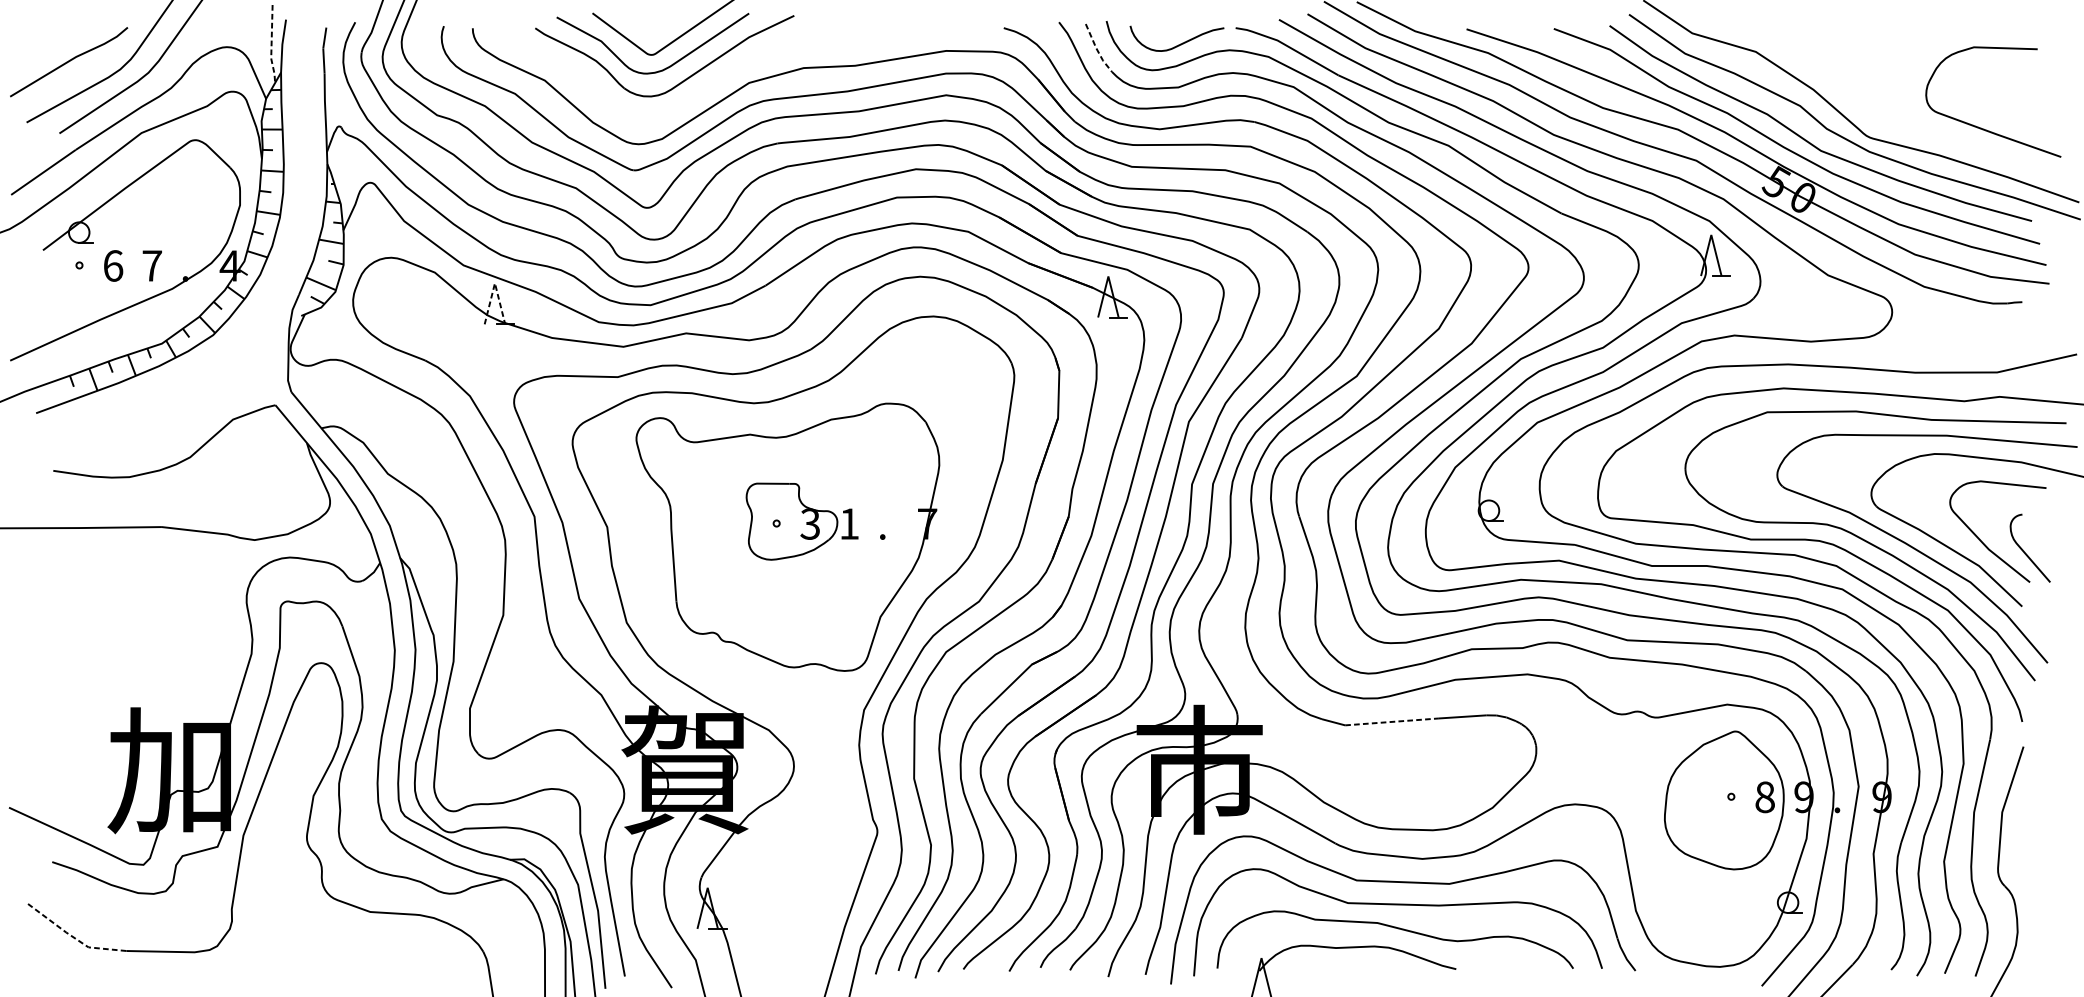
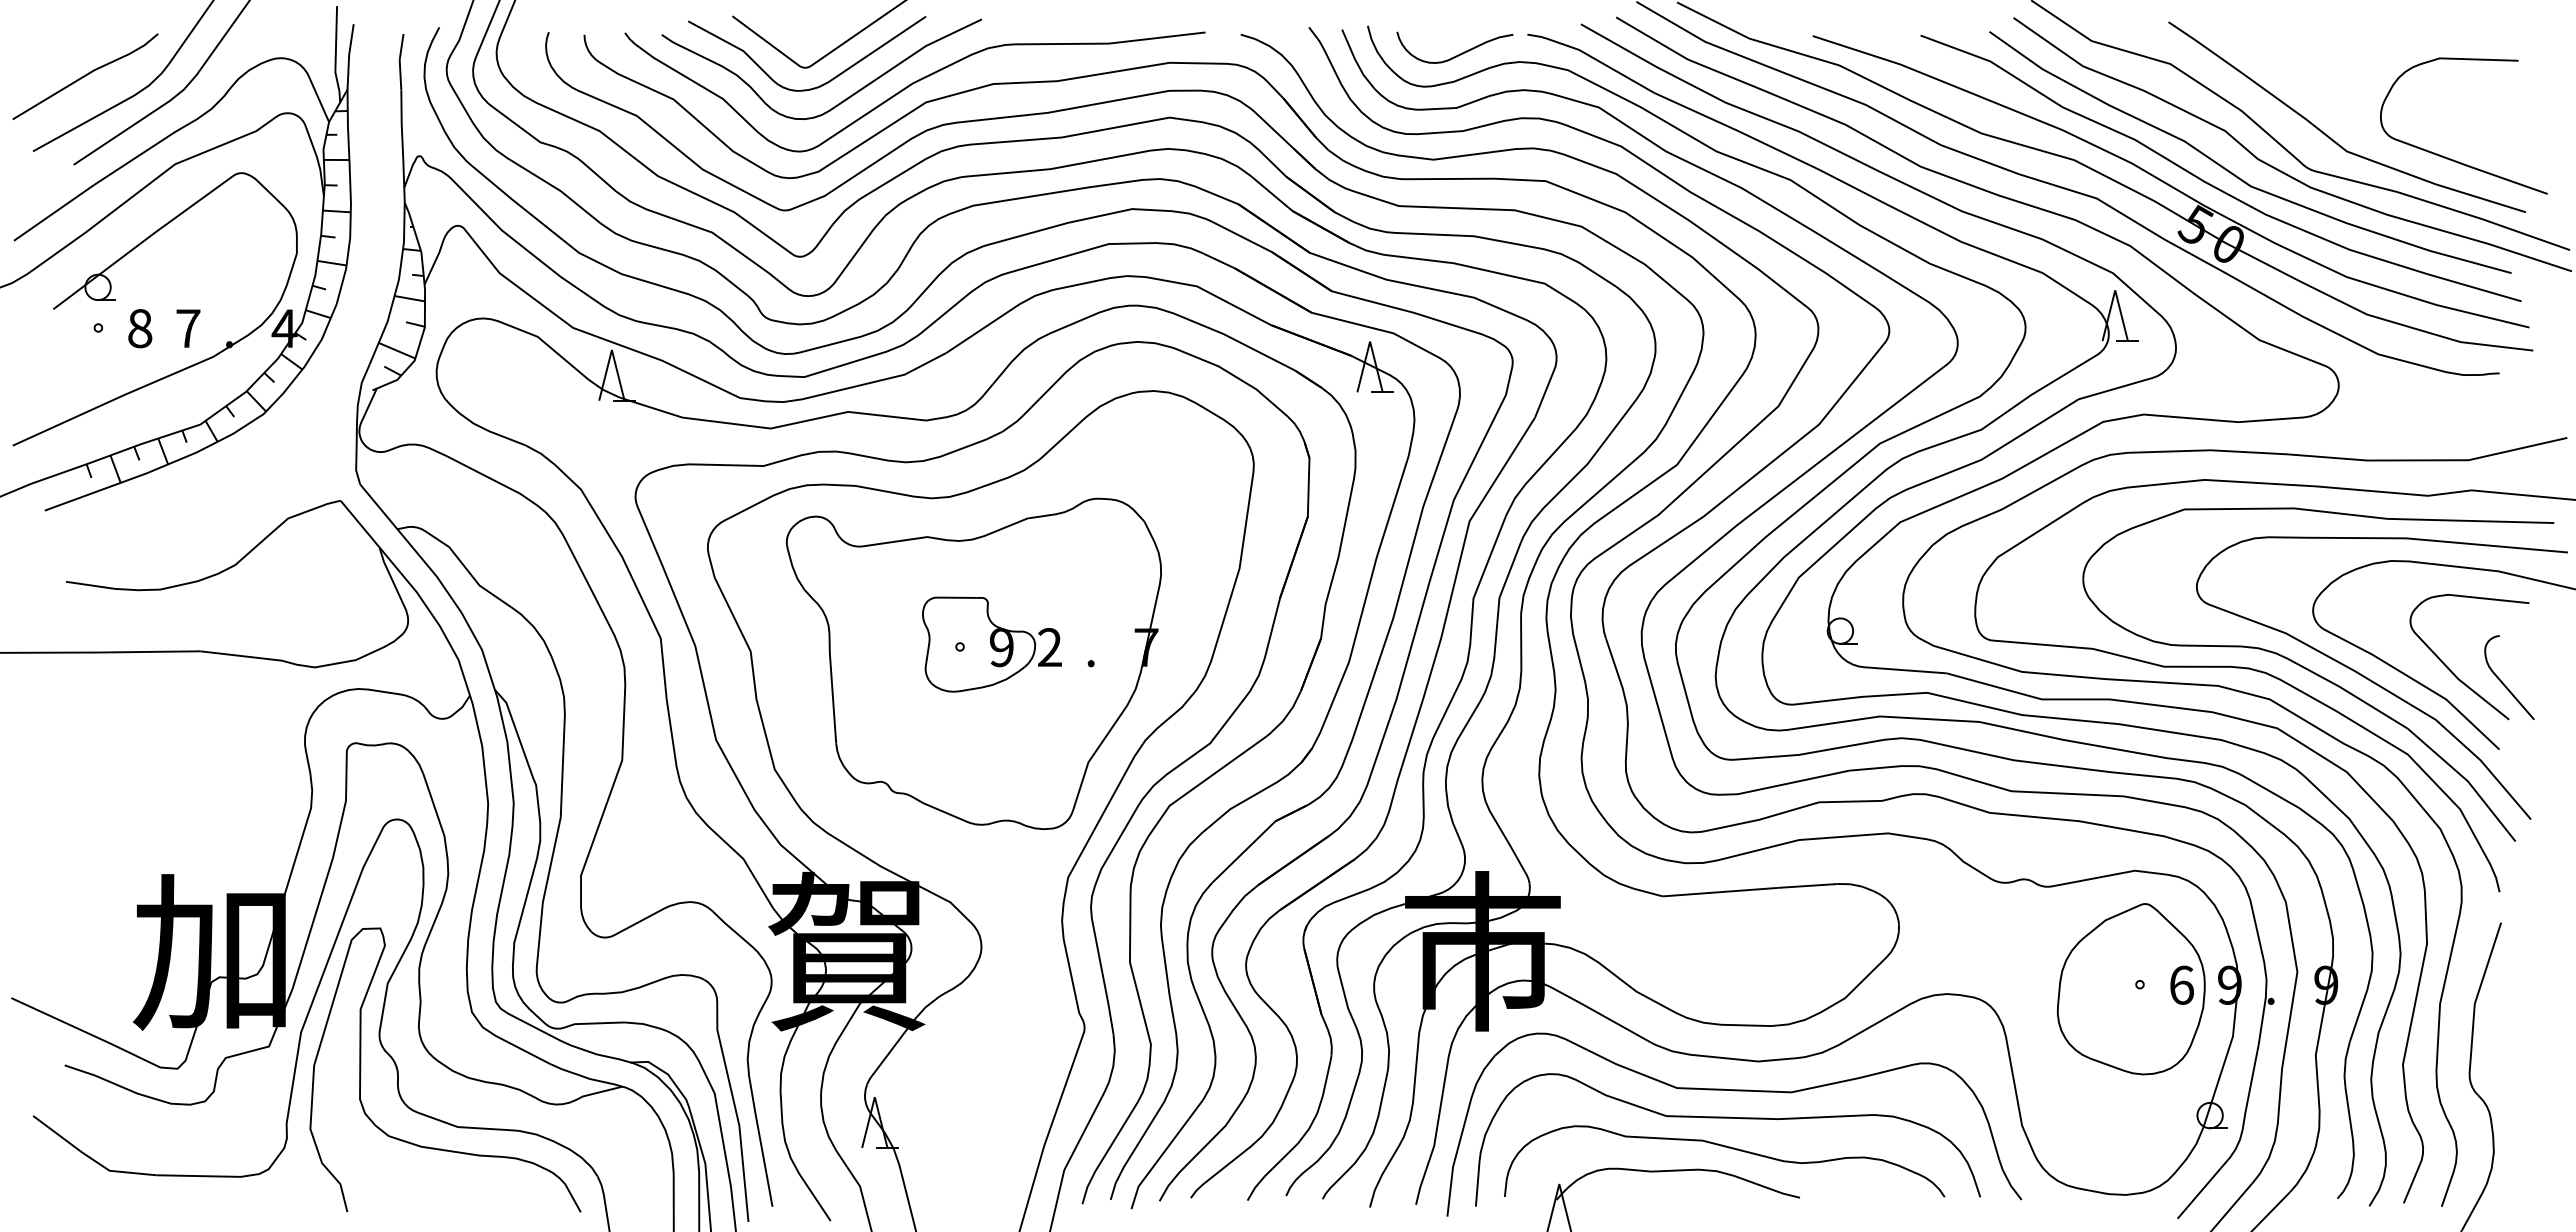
line: (271, 45) -> (335, 56), dashed -> solid
line: (1096, 49) -> (1355, 61), dashed -> solid
curve: (736, 70) -> (910, 86), added
curve: (1887, 112) -> (2332, 138), added
text: (113, 265) -> (140, 328), 6 -> 8
line: (494, 283) -> (611, 350), dashed -> solid
text: (810, 523) -> (1001, 647), 3 -> 9
text: (849, 523) -> (1049, 647), 1 -> 2
line: (1392, 722) -> (1721, 892), dashed -> solid
text: (1764, 796) -> (2181, 984), 8 -> 6
curve: (351, 928) -> (434, 1147), added
line: (73, 936) -> (90, 1157), dashed -> solid

